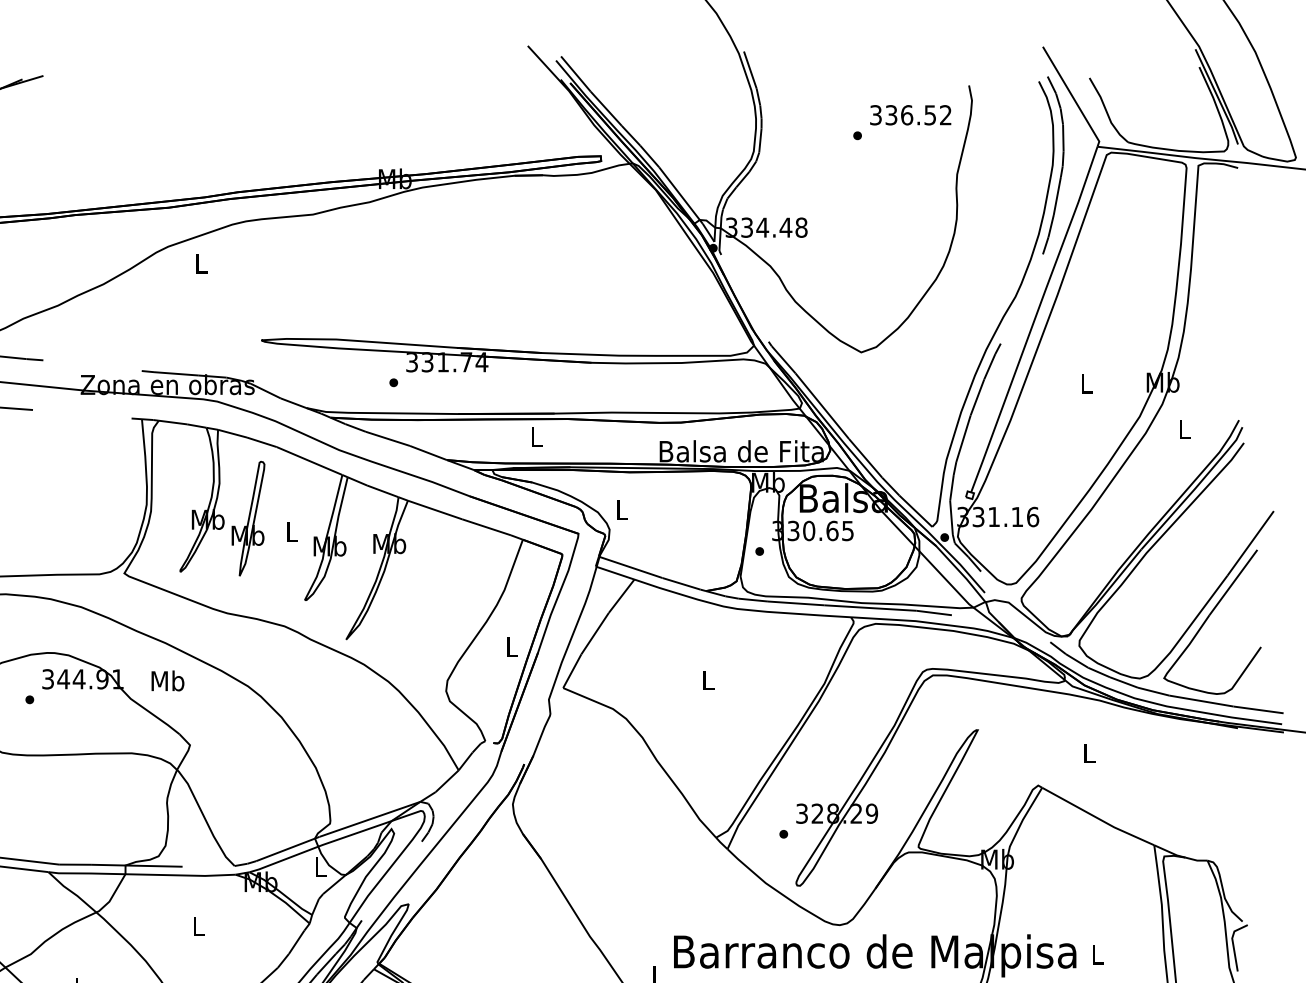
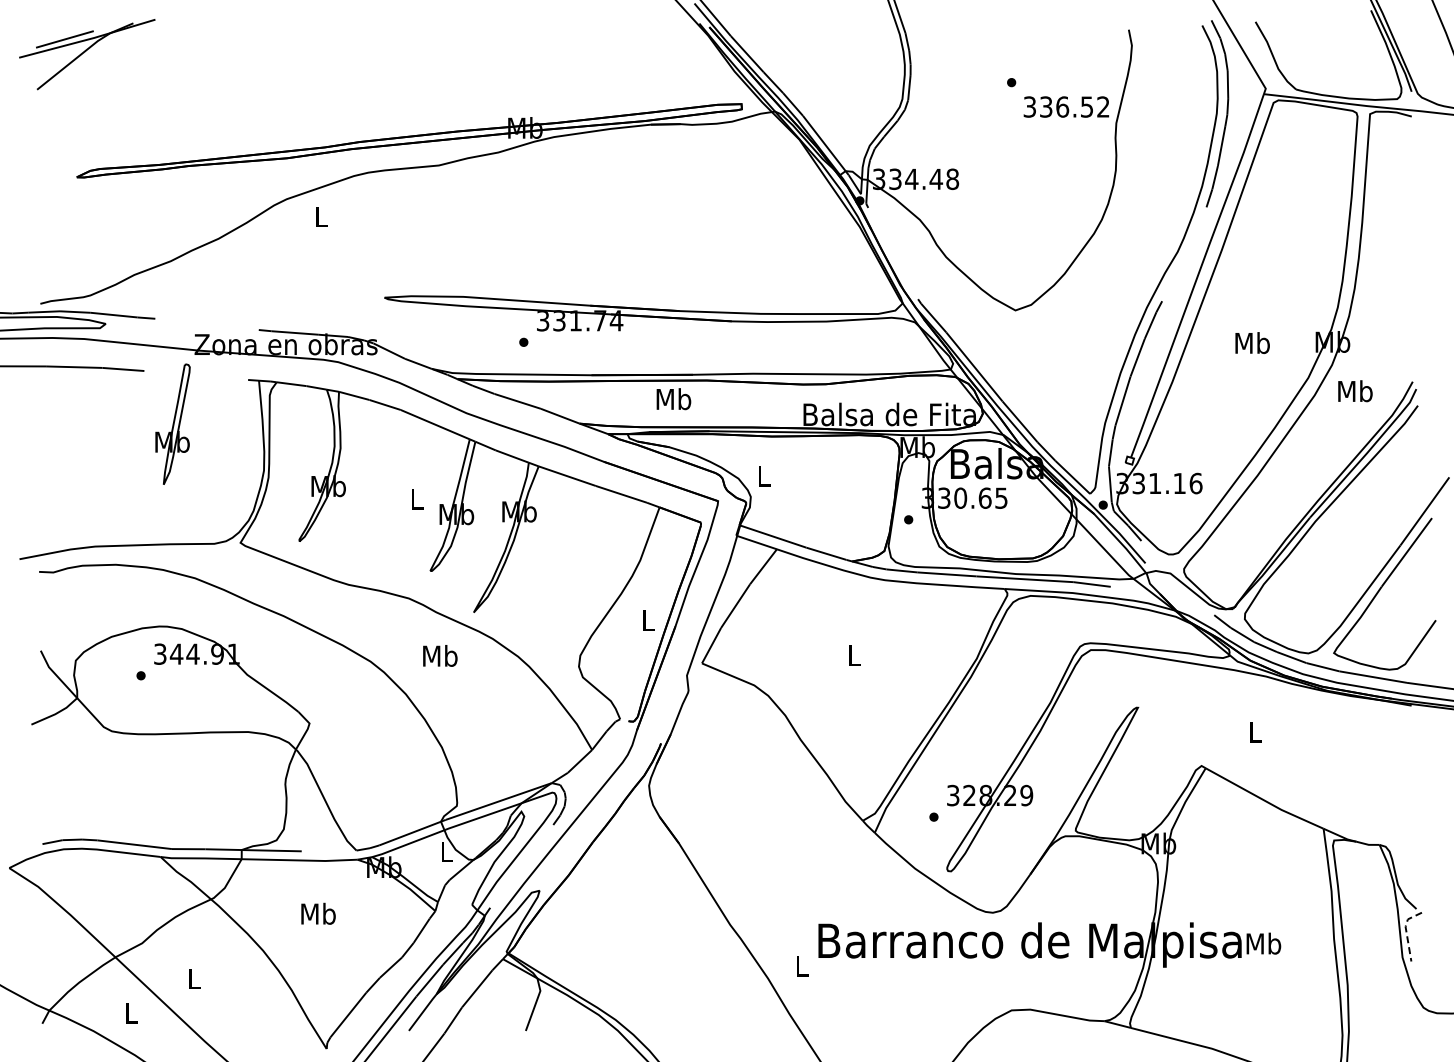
text: (909, 114) -> (1065, 106), moved
text: (1086, 383) -> (1252, 343), L -> Mb
text: (1184, 429) -> (1355, 391), L -> Mb
text: (536, 437) -> (673, 399), L -> Mb
part: (247, 517) -> (172, 423), moved
text: (168, 680) -> (440, 655), moved
text: (198, 925) -> (318, 913), L -> Mb
line: (1233, 942) -> (1406, 931), solid -> dashed
text: (1097, 954) -> (1263, 943), L -> Mb

